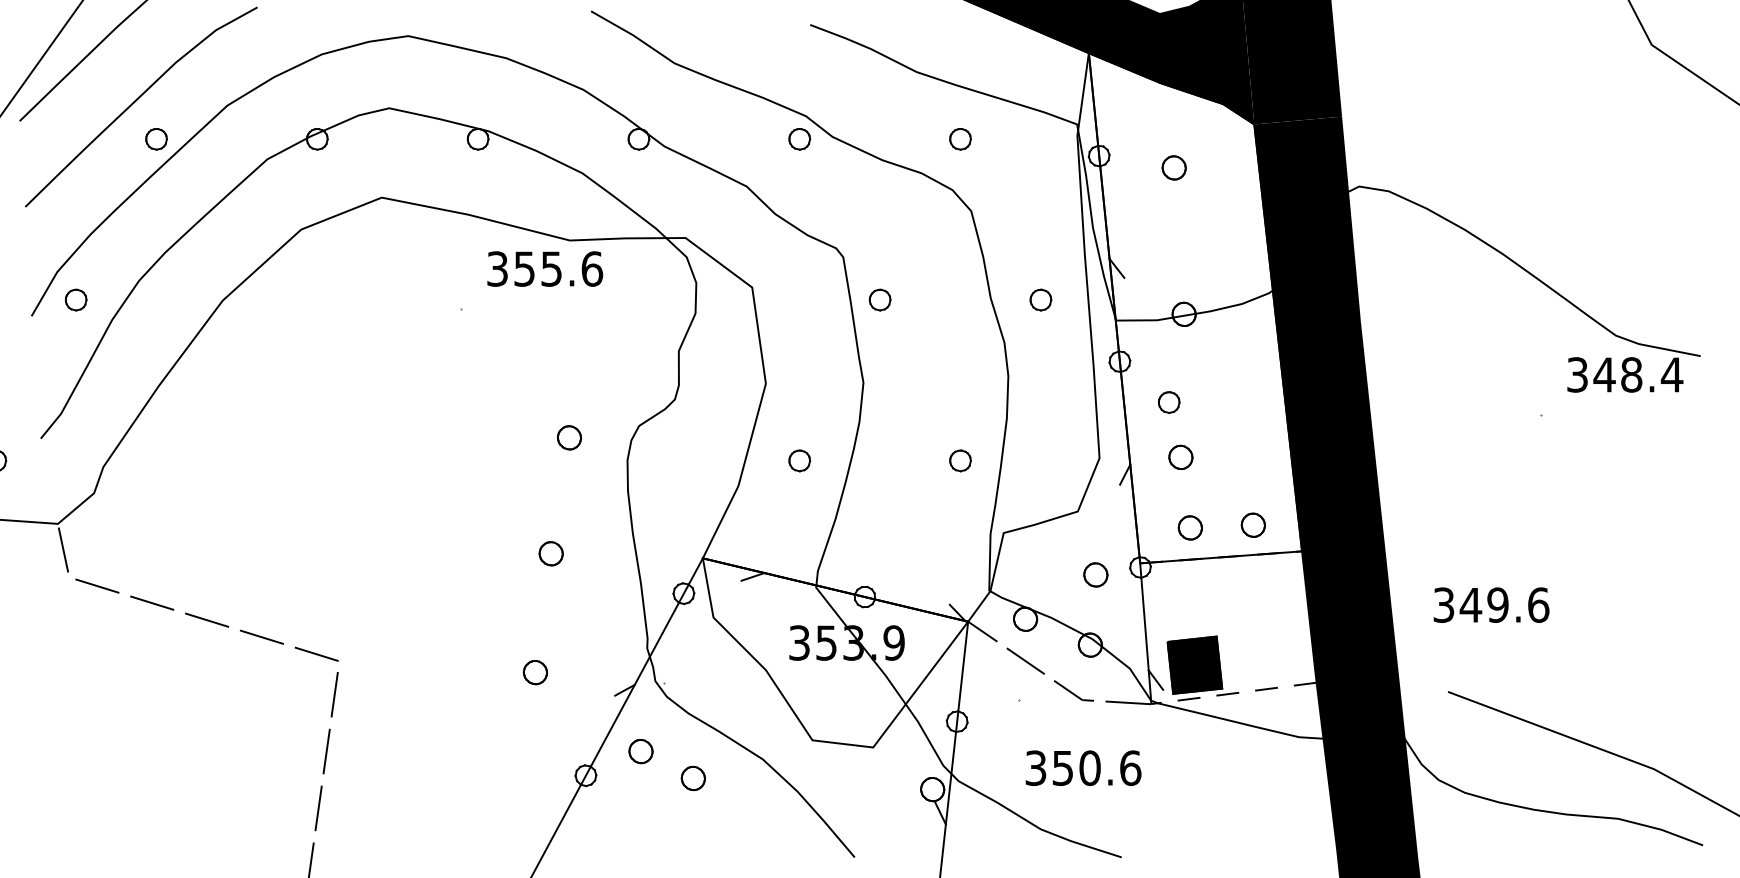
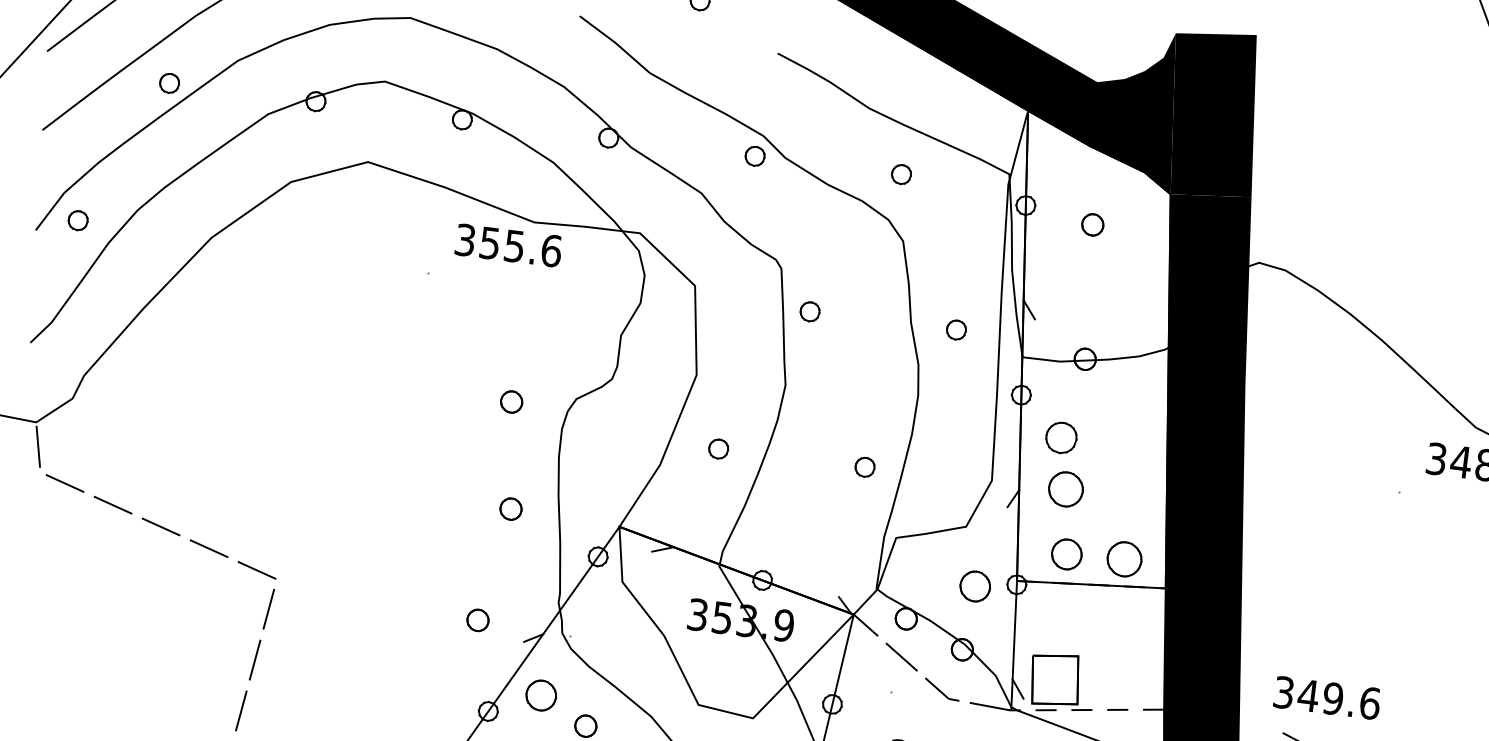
part: (1169, 402) -> (1061, 437), size x1.6
part: (1180, 456) -> (1065, 488), size x1.6
part: (1252, 524) -> (1123, 558), size x1.6
part: (1189, 527) -> (1065, 553), size x1.4
part: (550, 553) -> (510, 508), moved
part: (1095, 574) -> (975, 586), size x1.4
text: (1491, 604) -> (1327, 697), moved
fill: (1194, 664) -> (1054, 679), removed
part: (535, 672) -> (478, 620), moved
part: (640, 751) -> (540, 695), size x1.4

